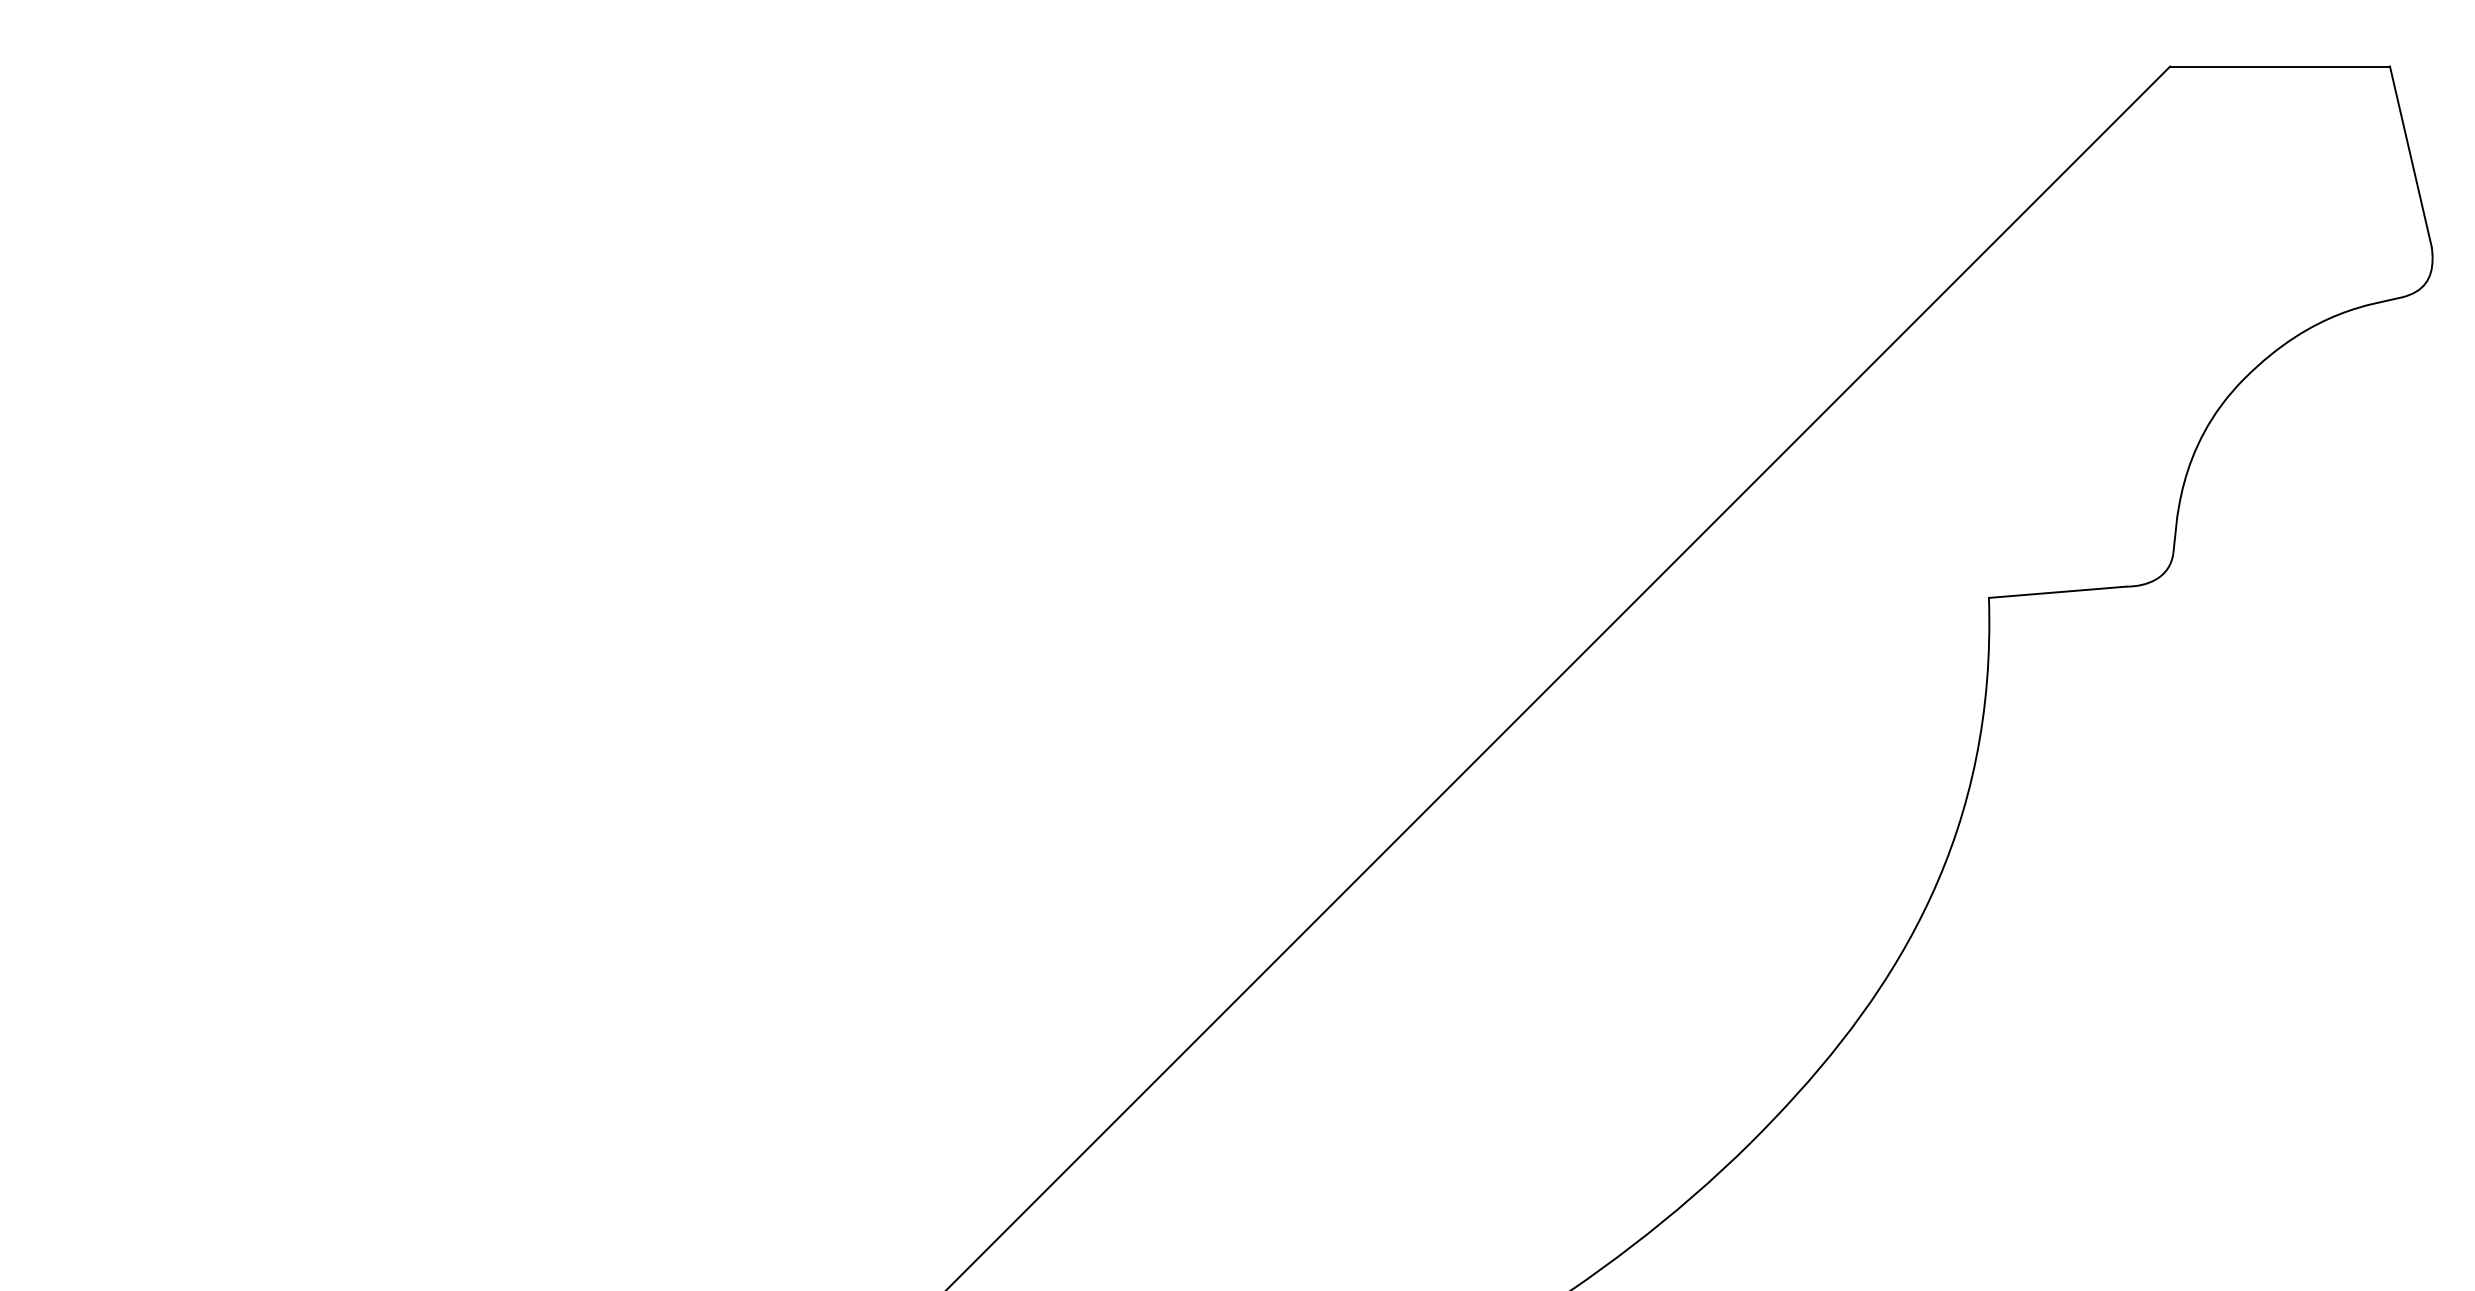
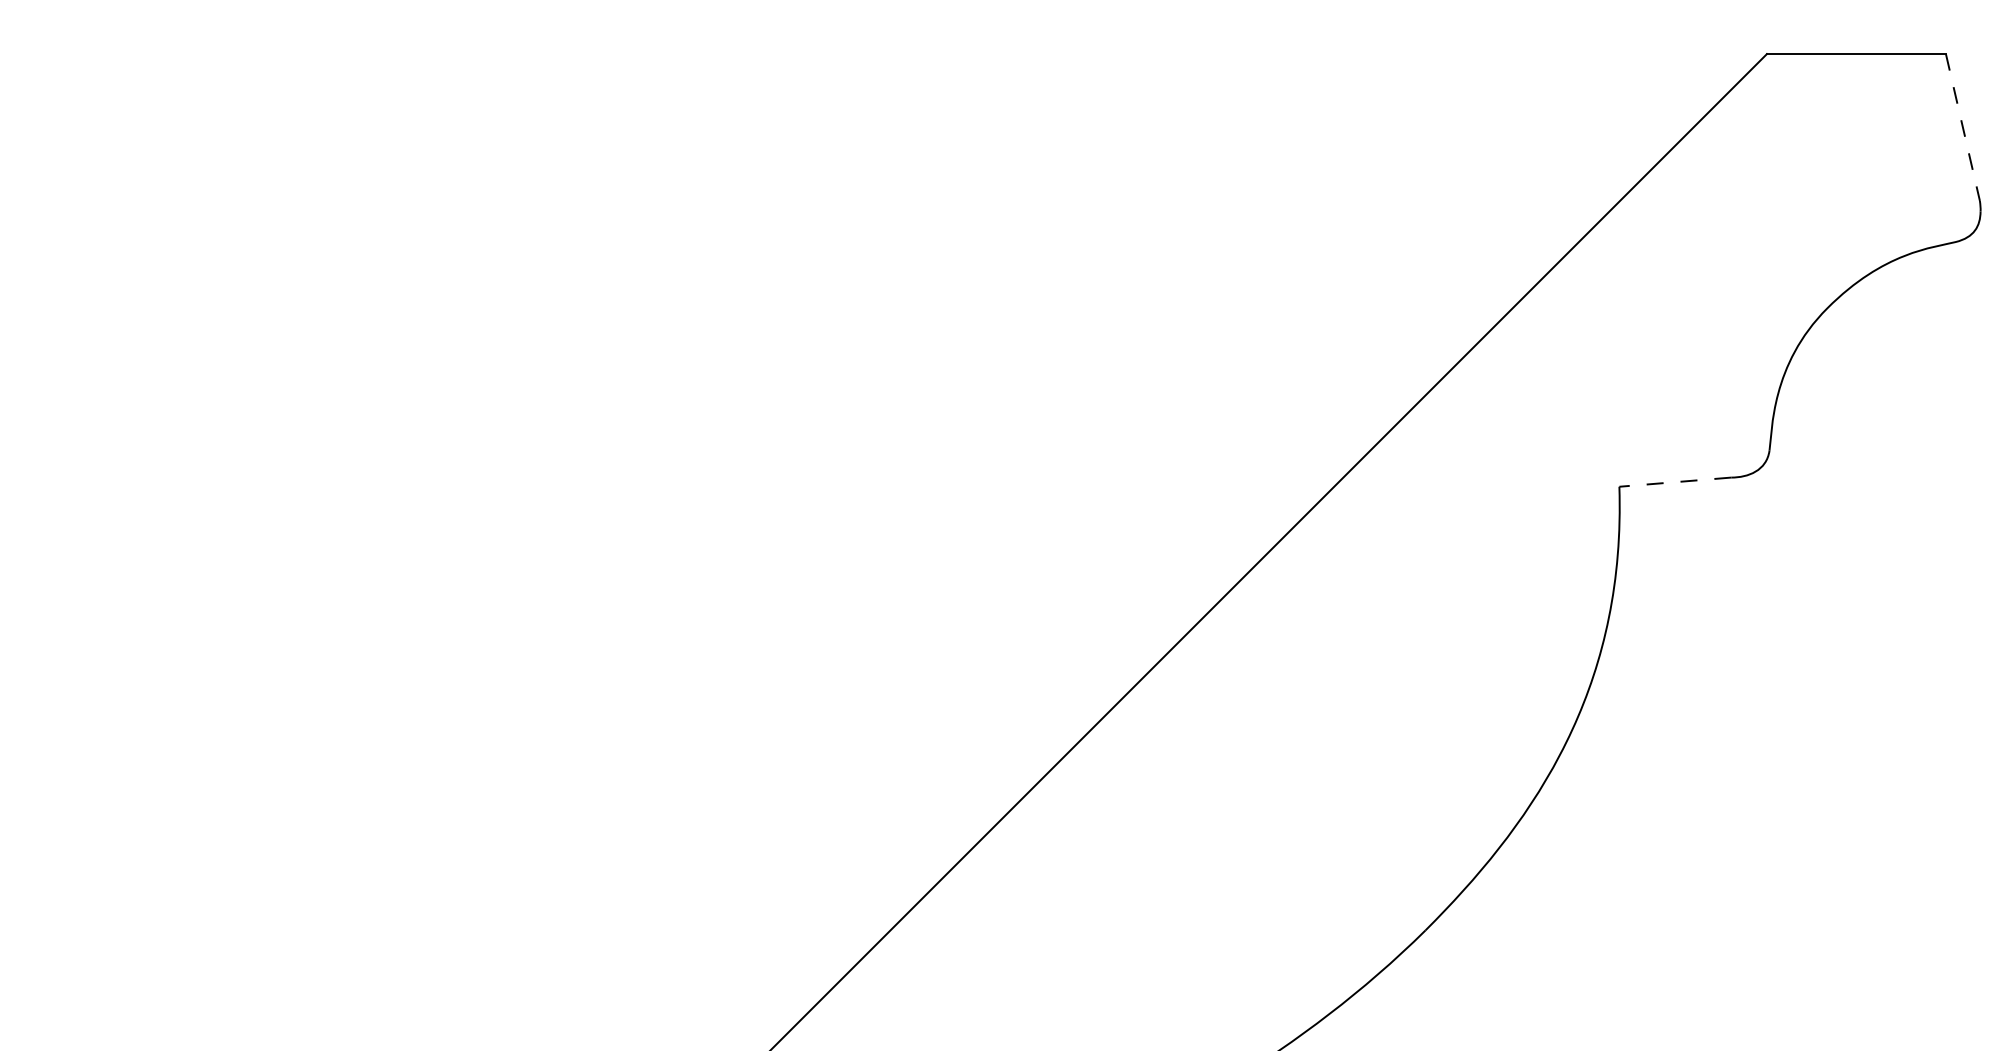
line: (2411, 156) -> (1963, 127), solid -> dashed
line: (2056, 592) -> (1674, 482), solid -> dashed

